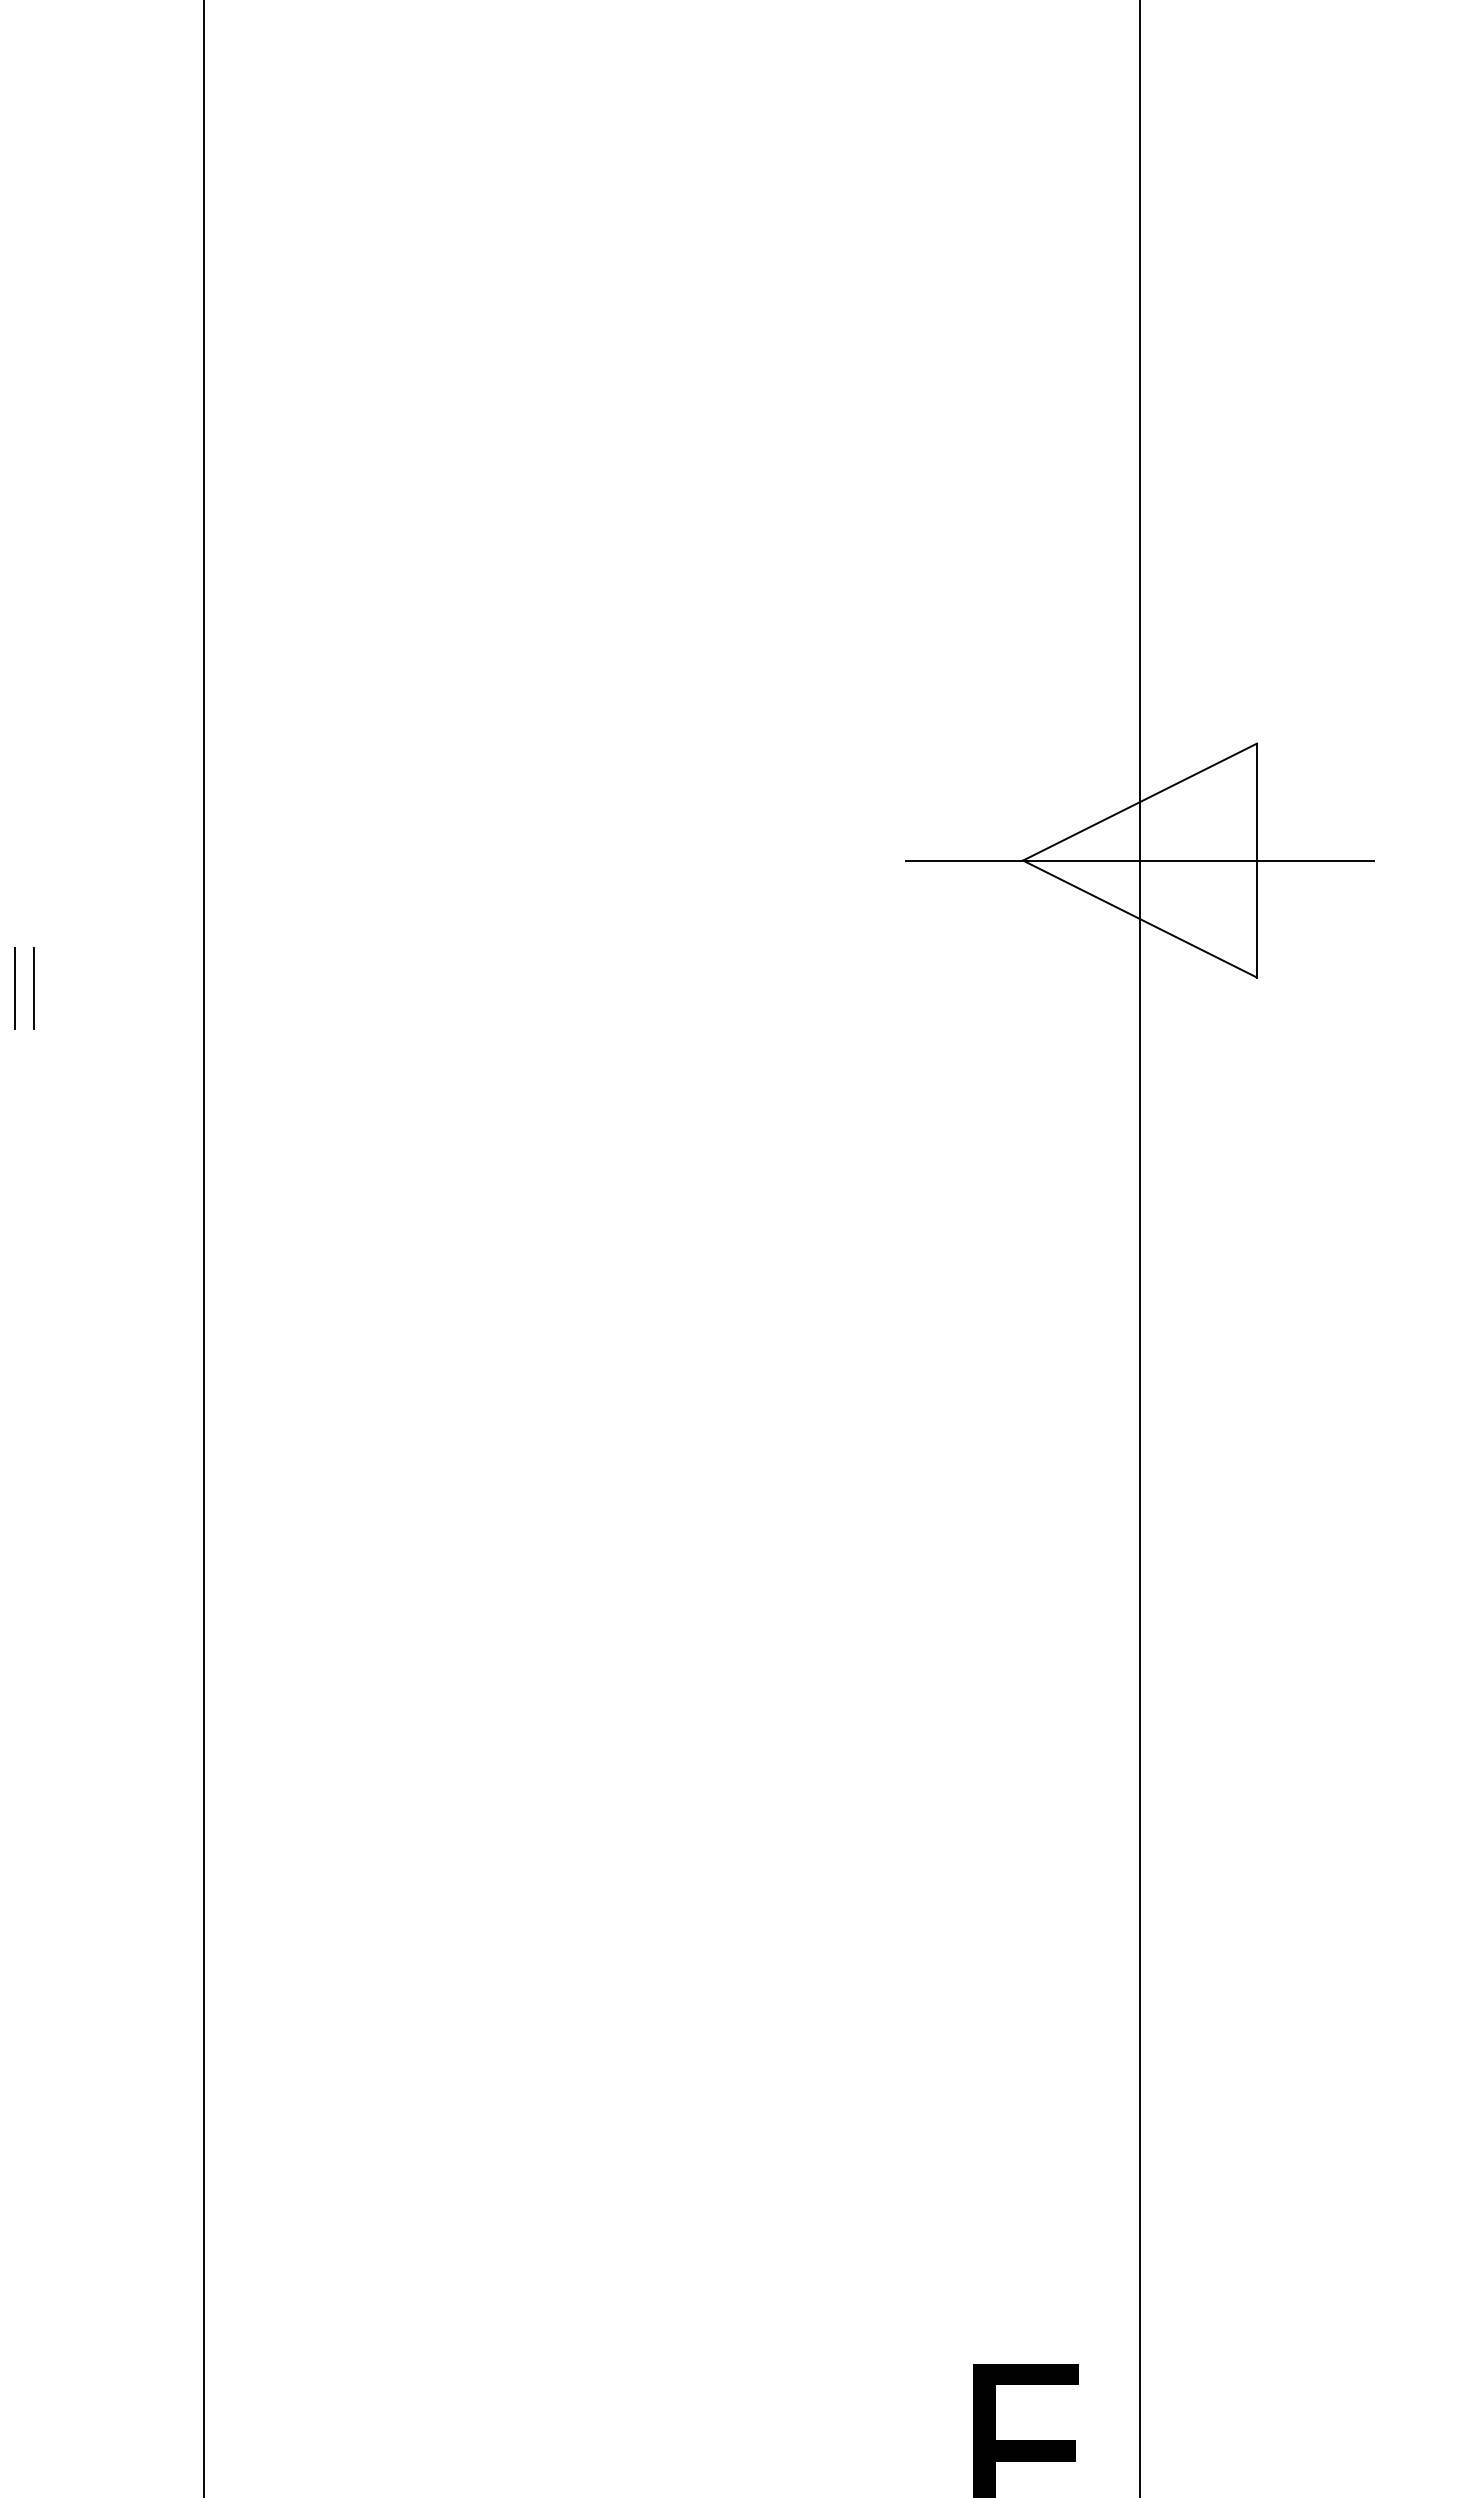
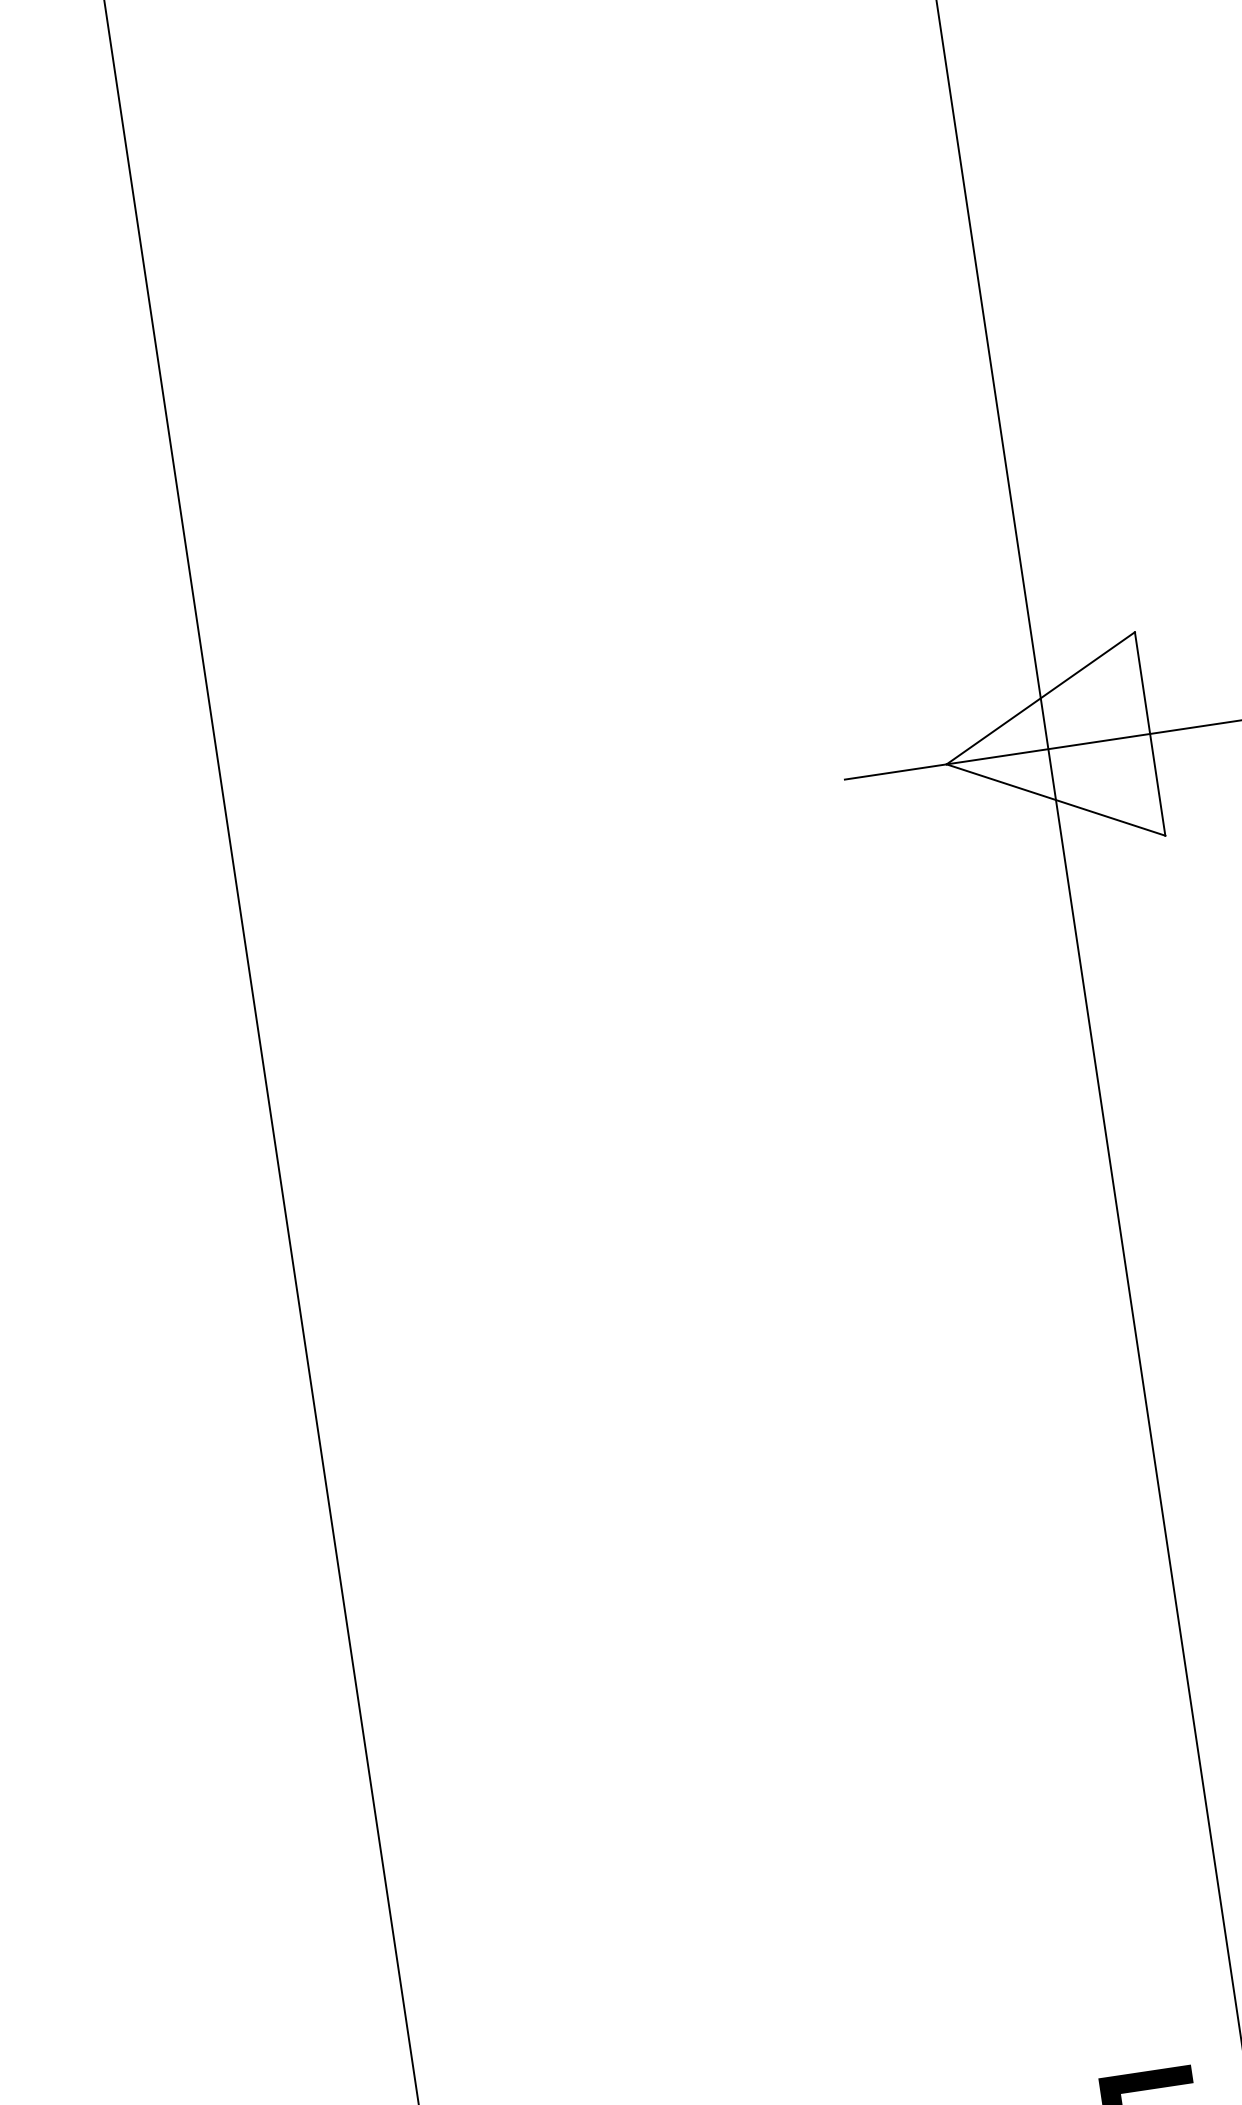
line: (33, 987) -> (102, 1003), removed
line: (15, 988) -> (86, 1006), removed

